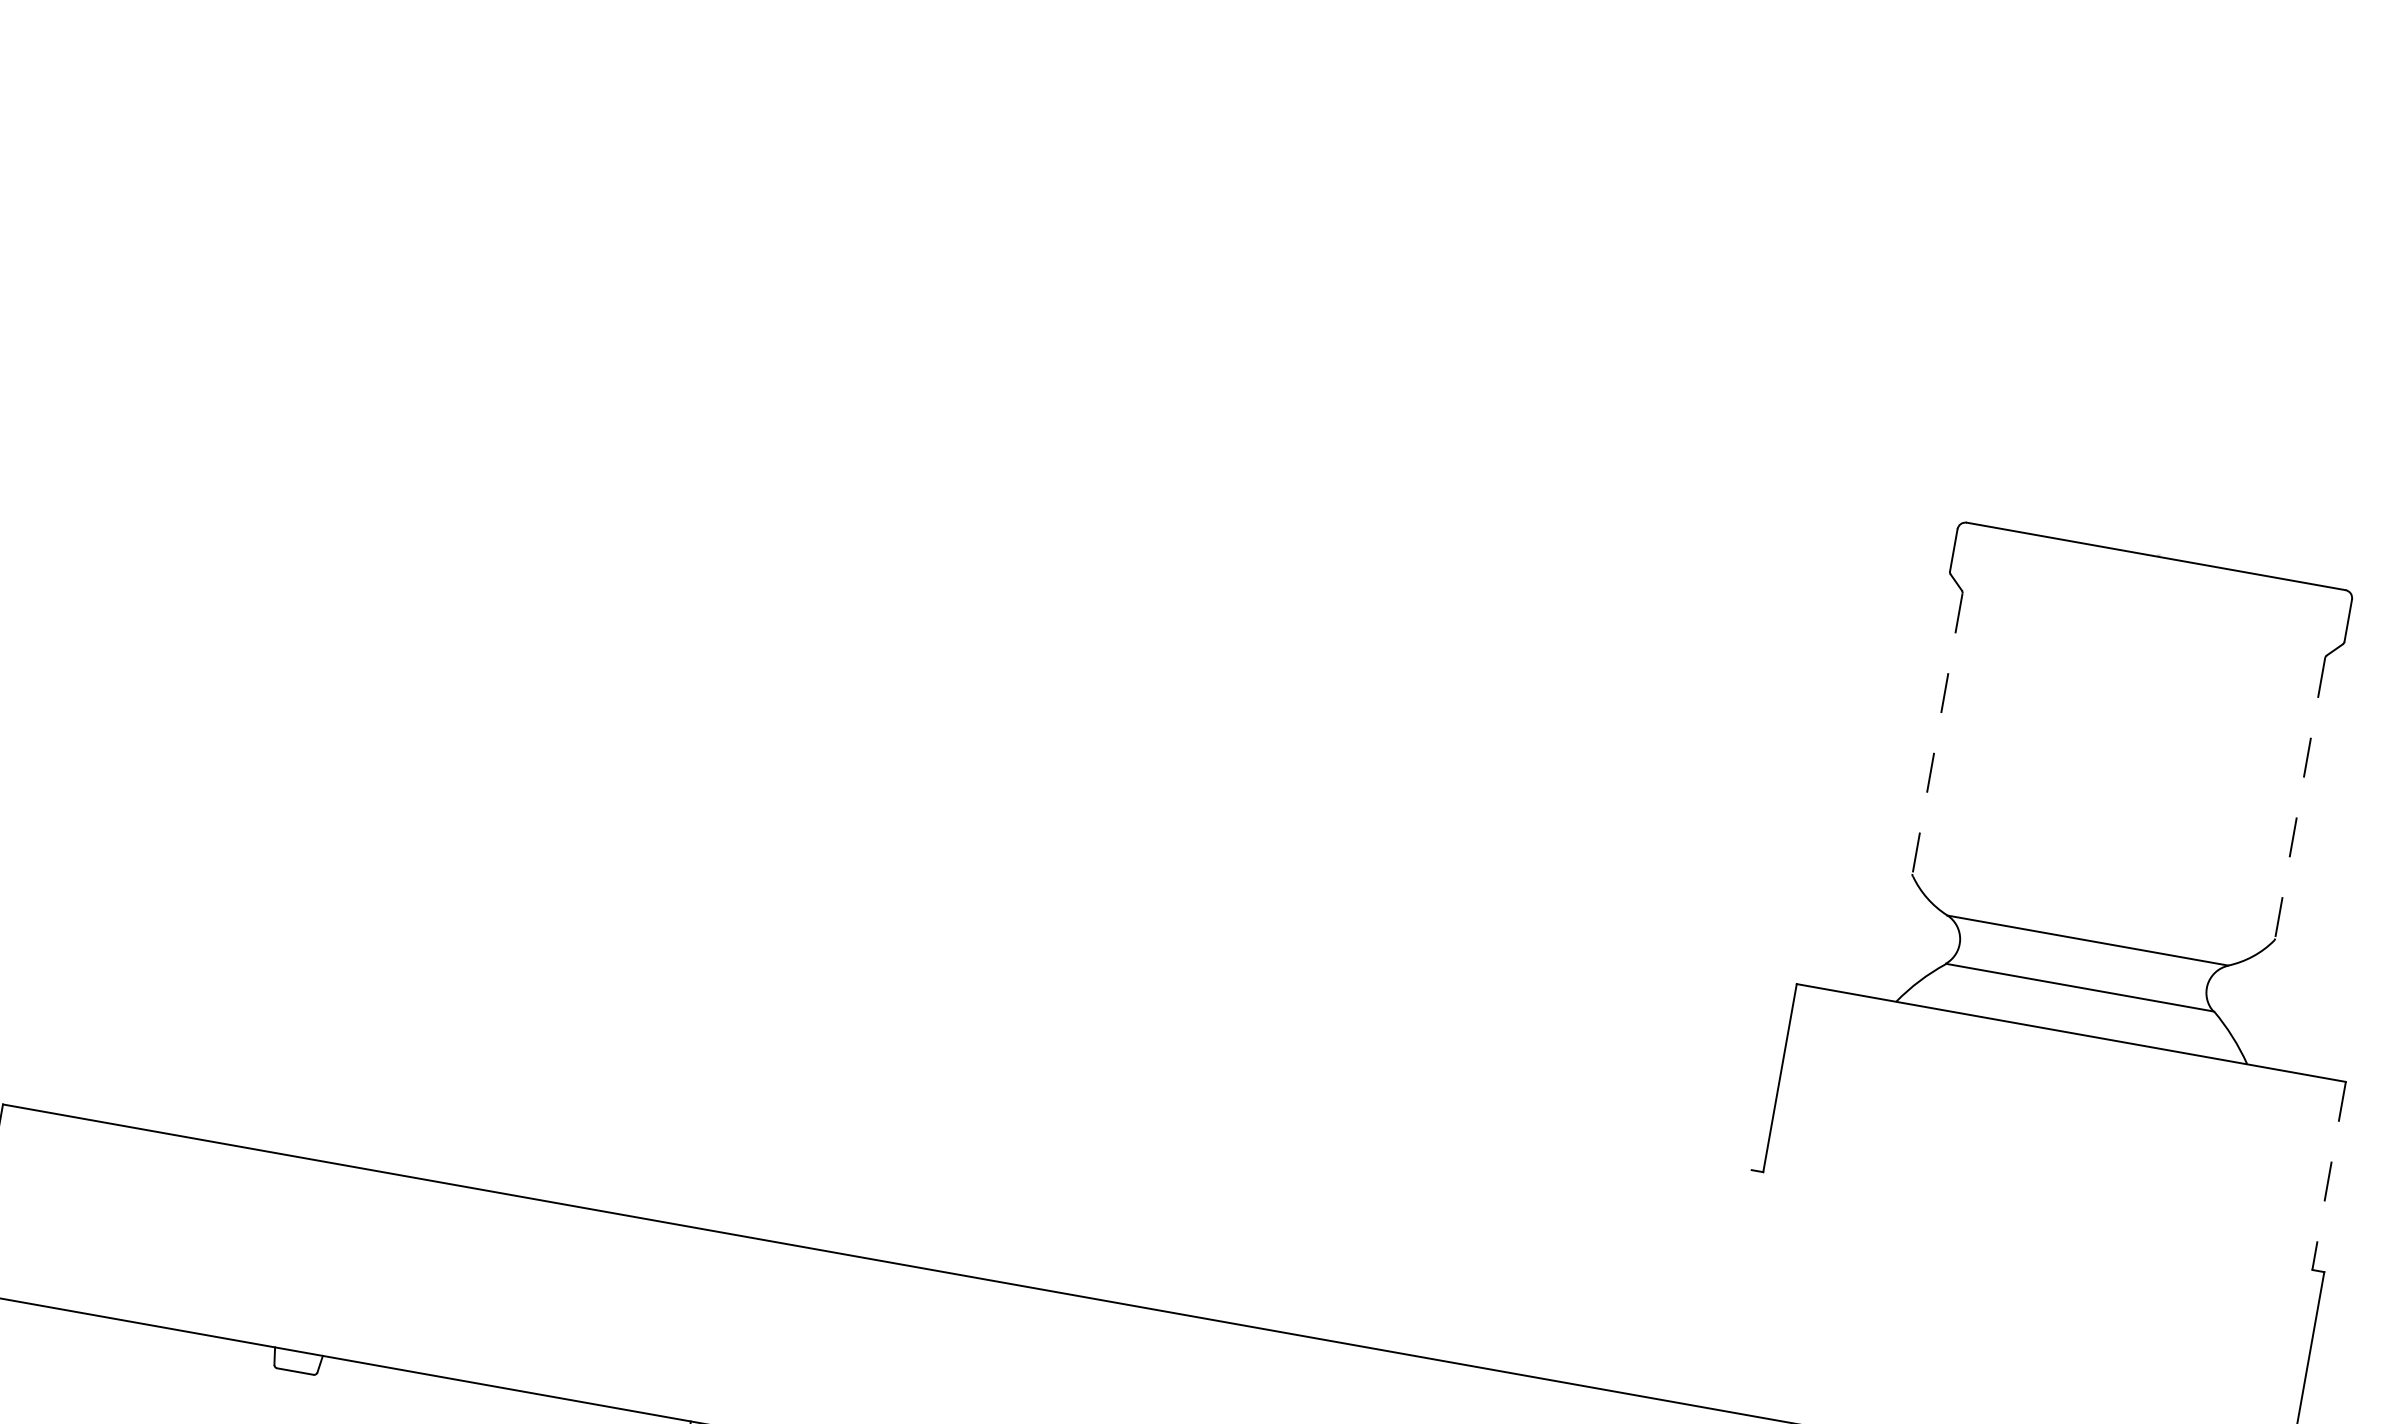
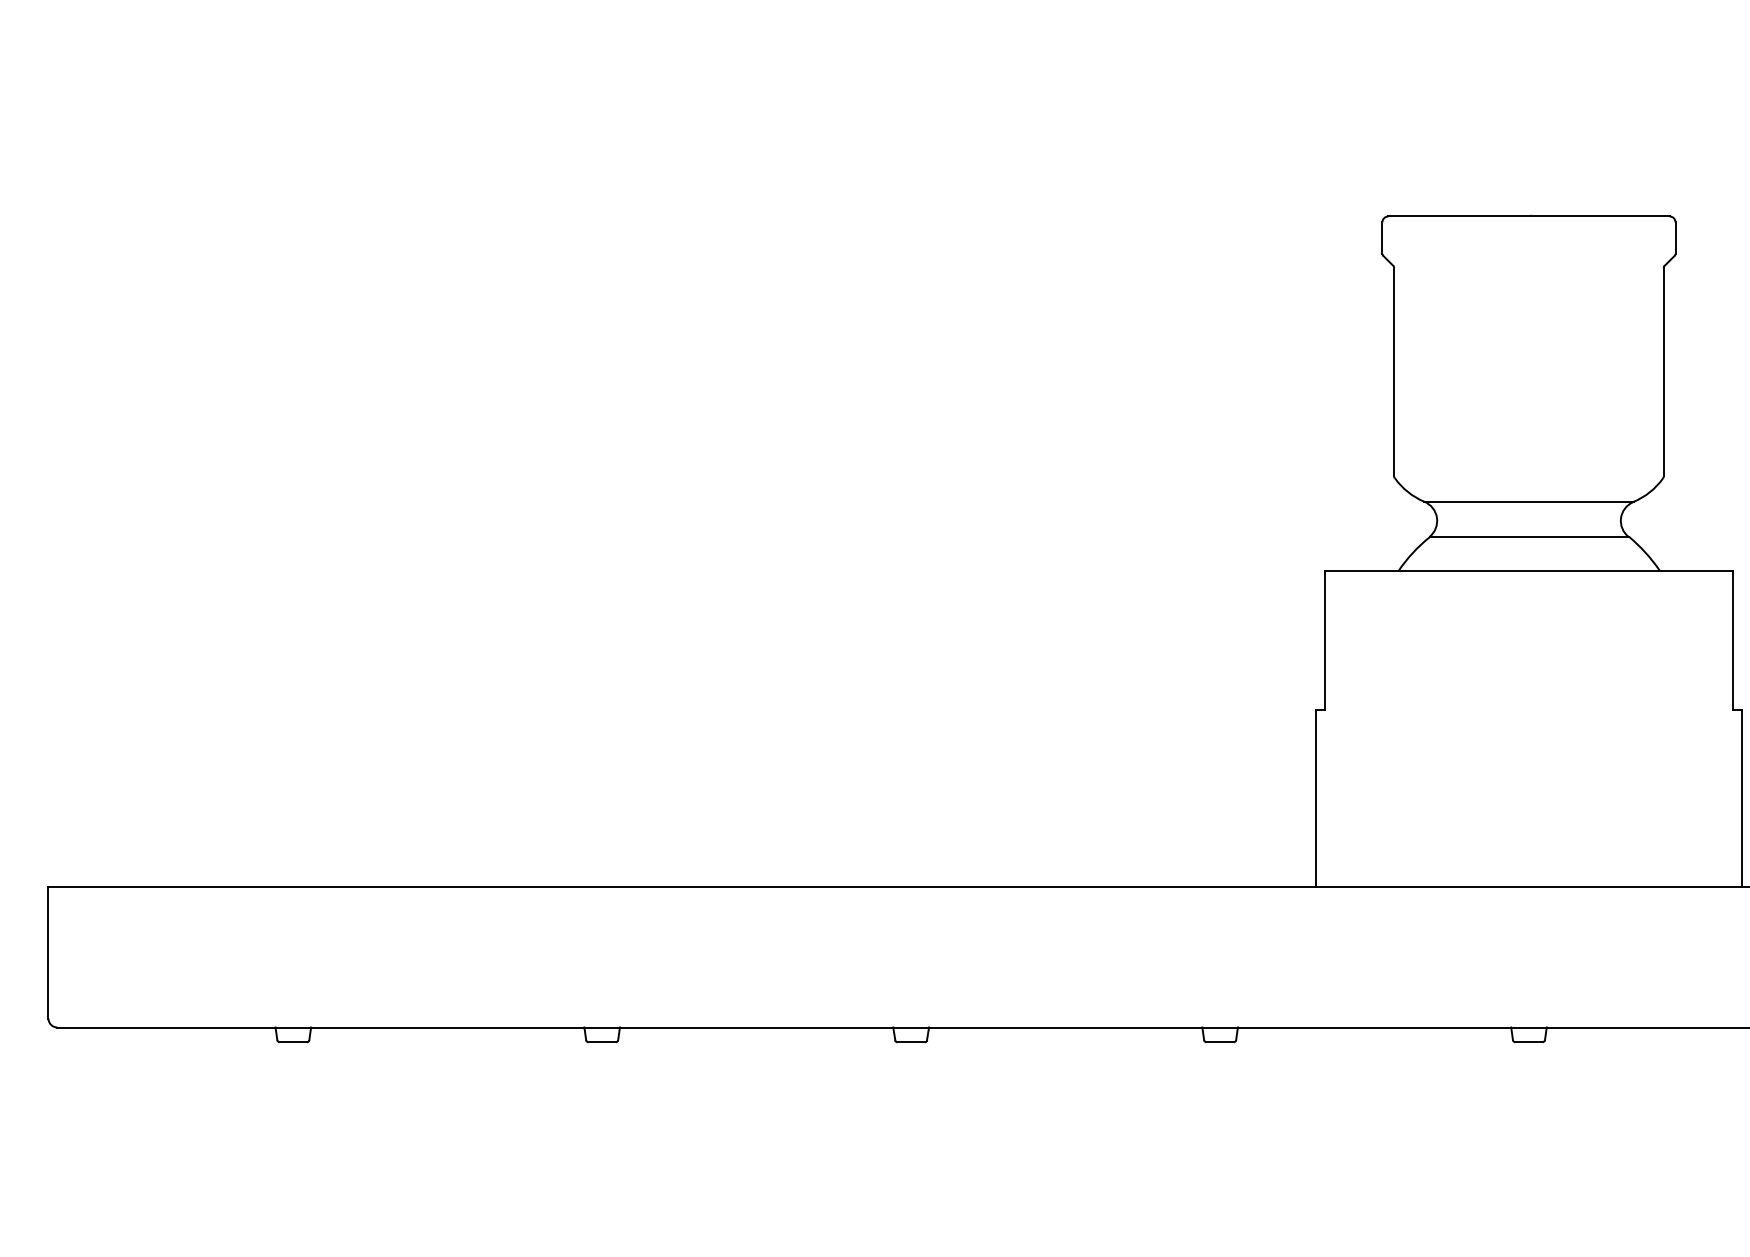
line: (1937, 734) -> (1394, 372), dashed -> solid
line: (2299, 798) -> (1663, 372), dashed -> solid
line: (2328, 1175) -> (1732, 640), dashed -> solid
line: (1730, 1288) -> (1316, 798), added

